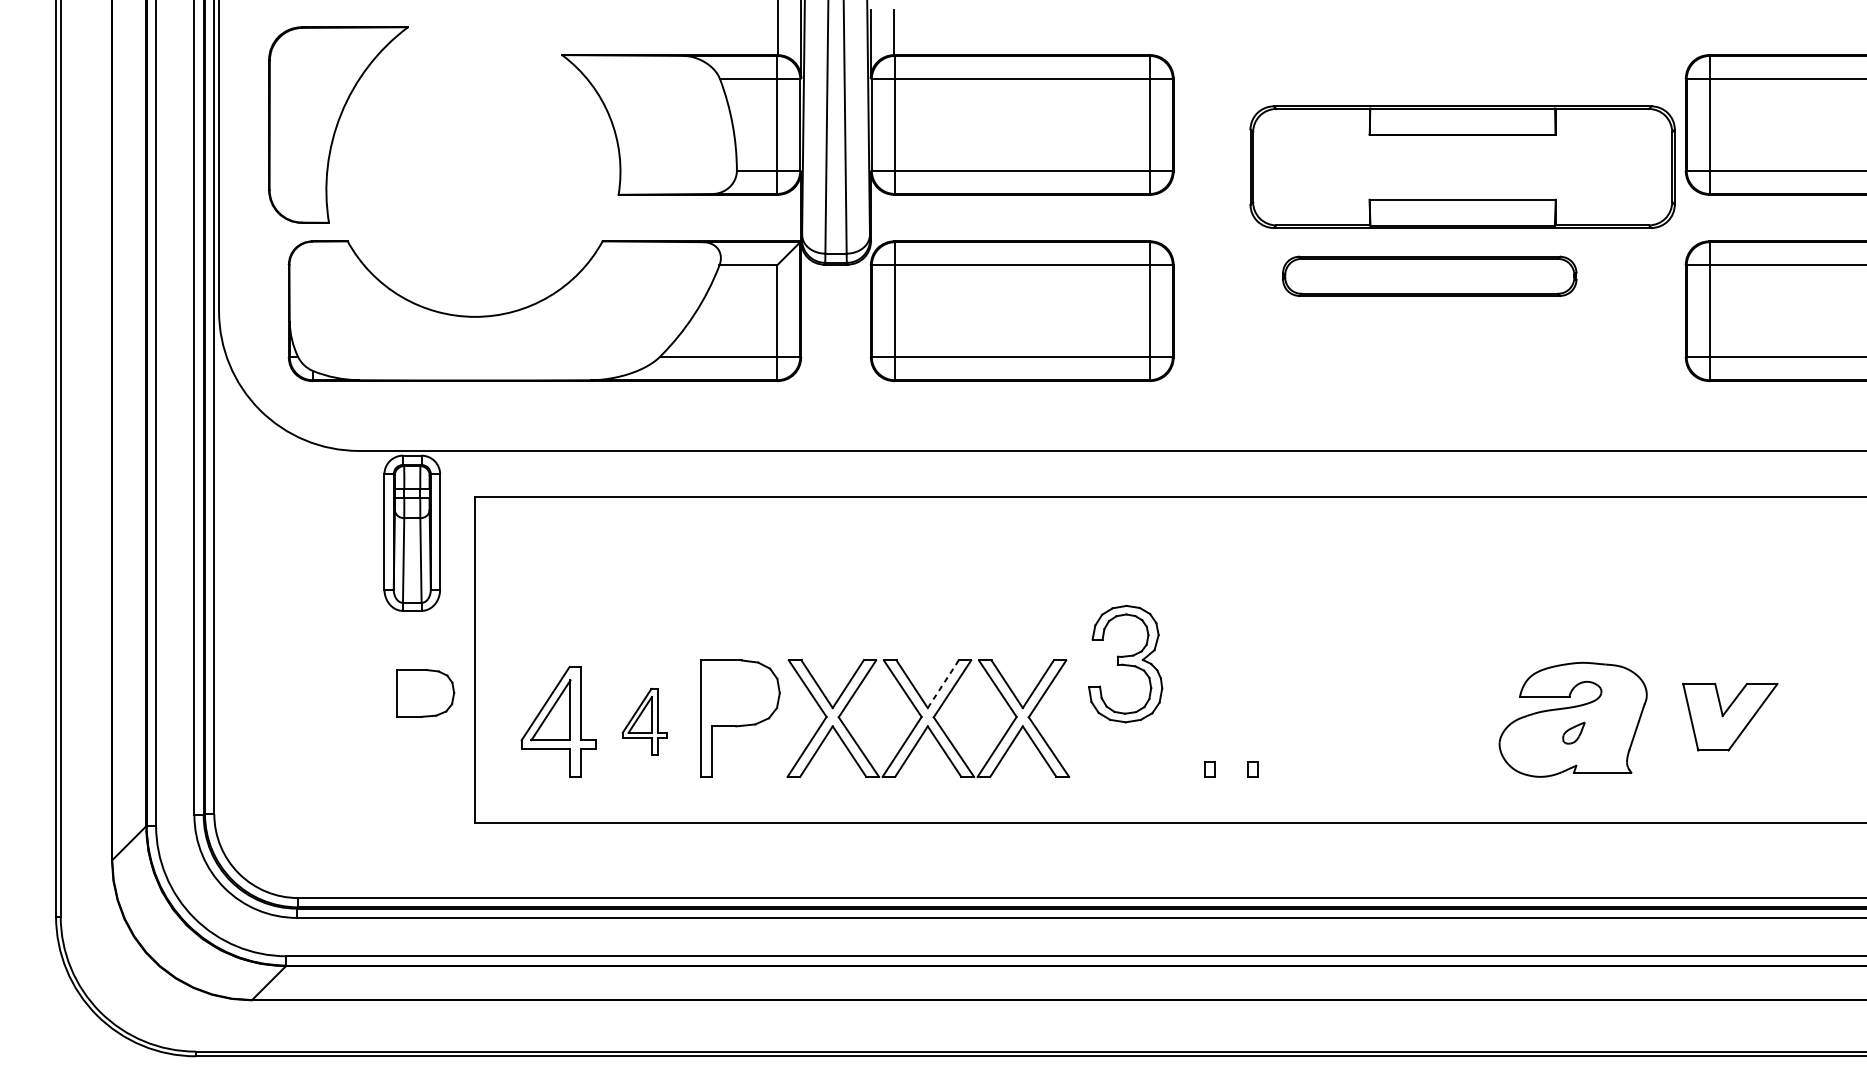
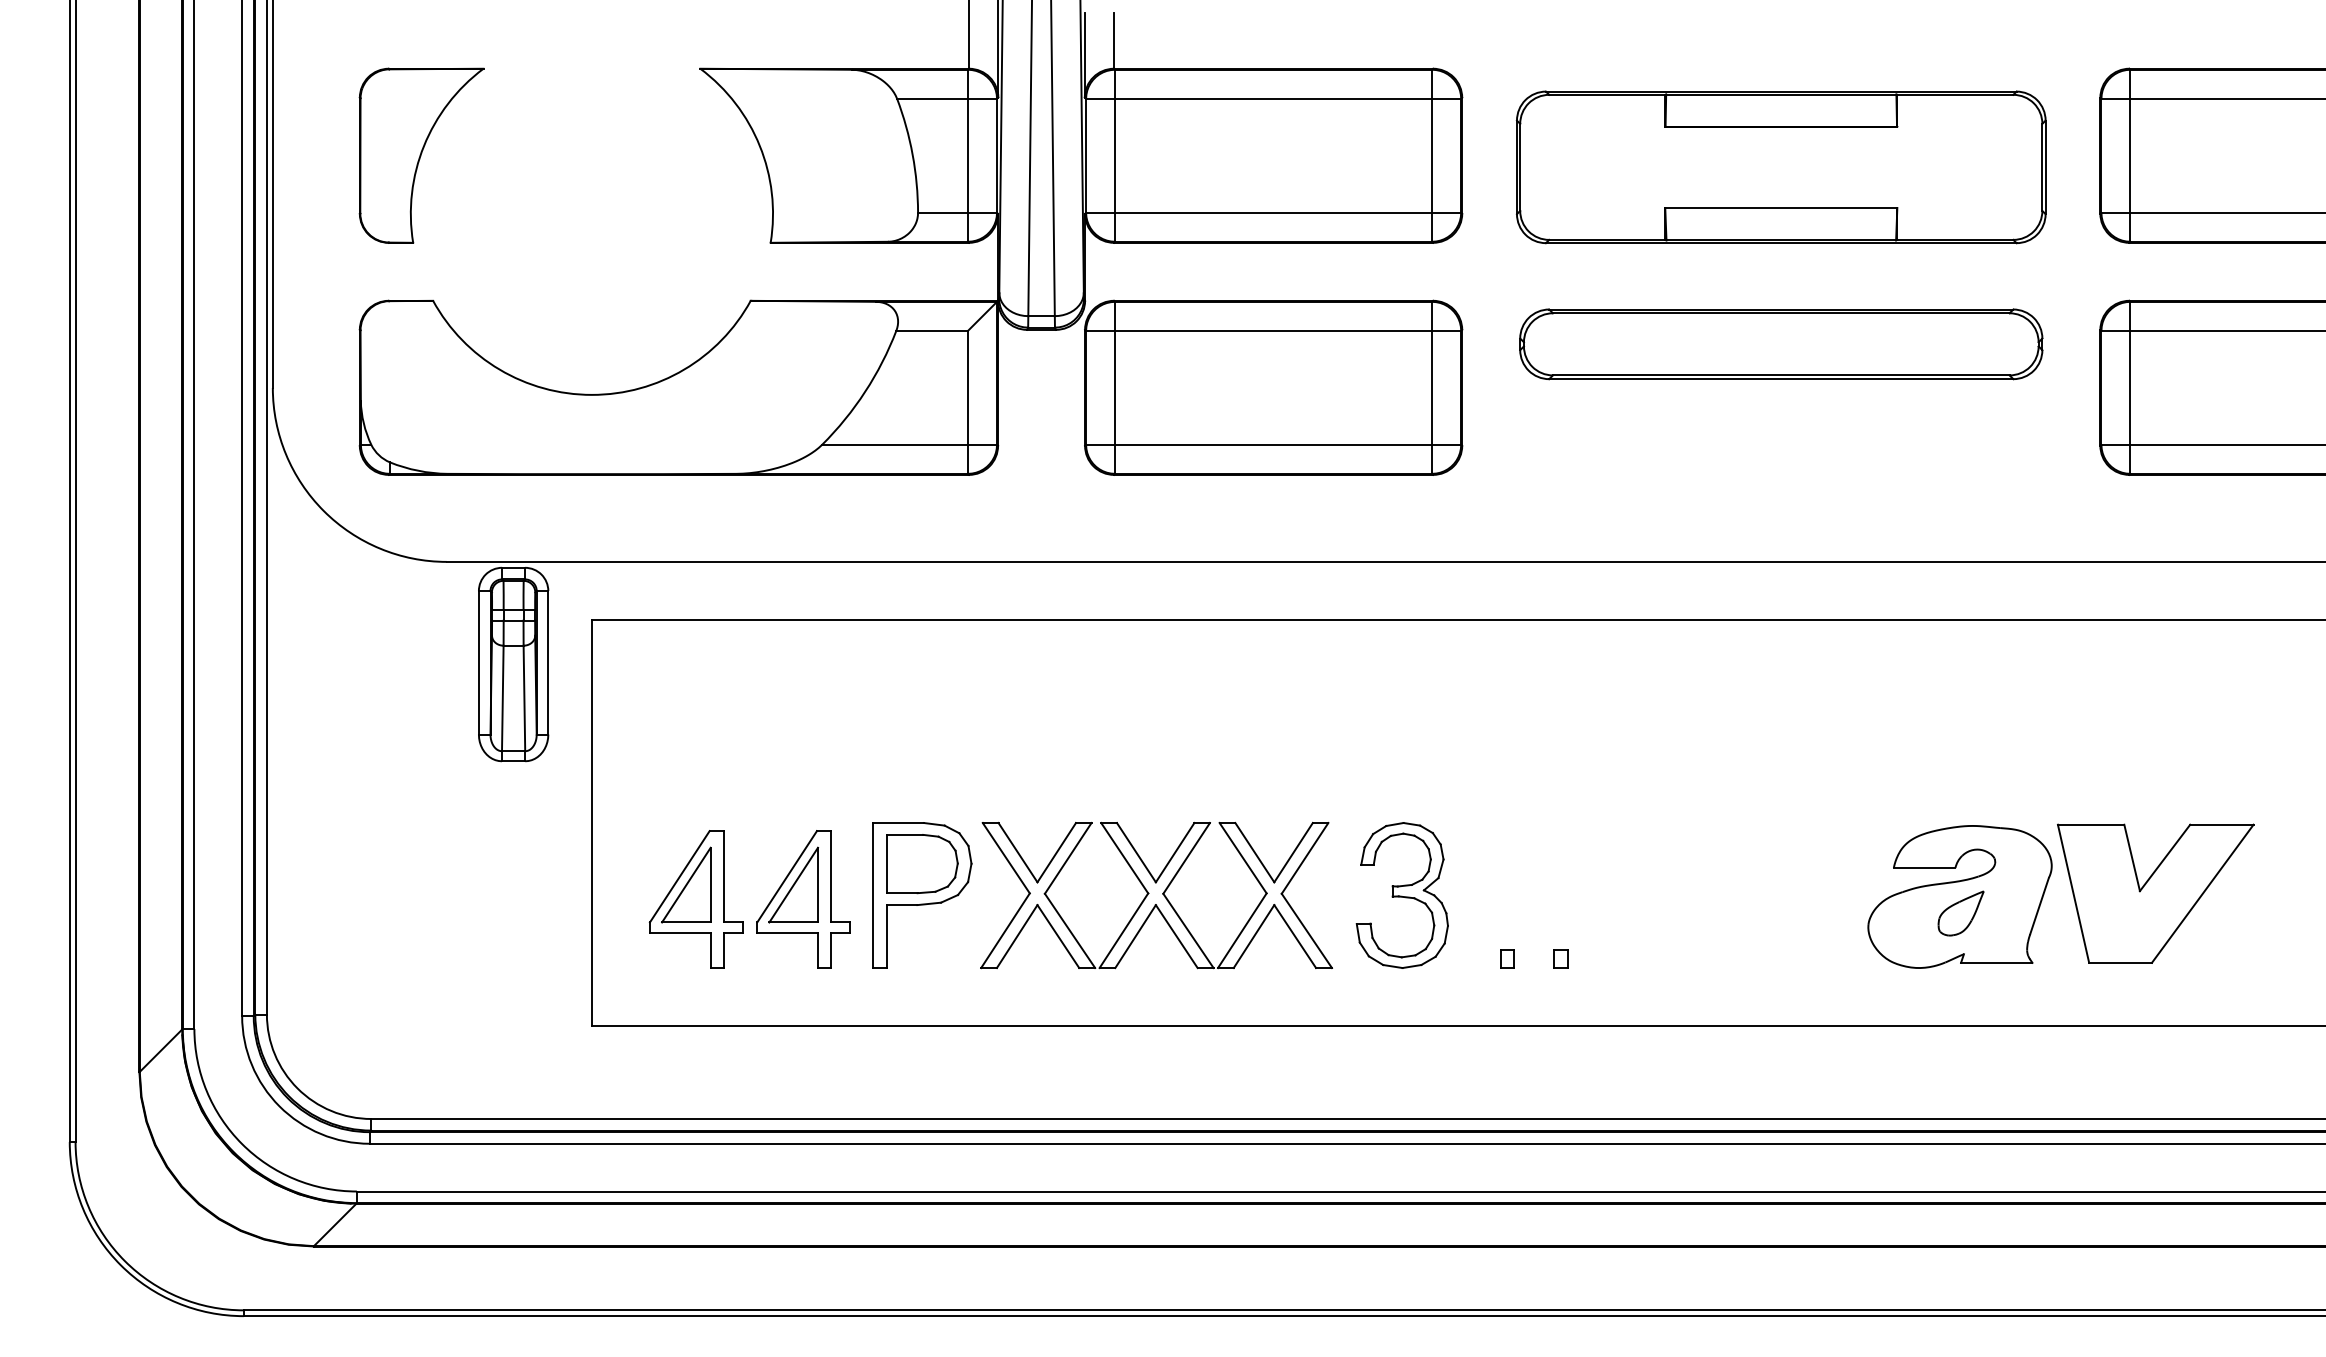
part: (338, 124) -> (421, 155), size x0.71
part: (1462, 167) -> (1780, 167), moved
part: (1429, 276) -> (1781, 344), size x1.43
part: (1124, 664) -> (1401, 895), moved
line: (943, 684) -> (1175, 852), dashed -> solid
part: (425, 693) -> (922, 864), moved
part: (1730, 717) -> (2155, 893), size x1.67
part: (644, 721) -> (803, 899), size x1.67
part: (1573, 733) -> (1960, 913), size x1.67

